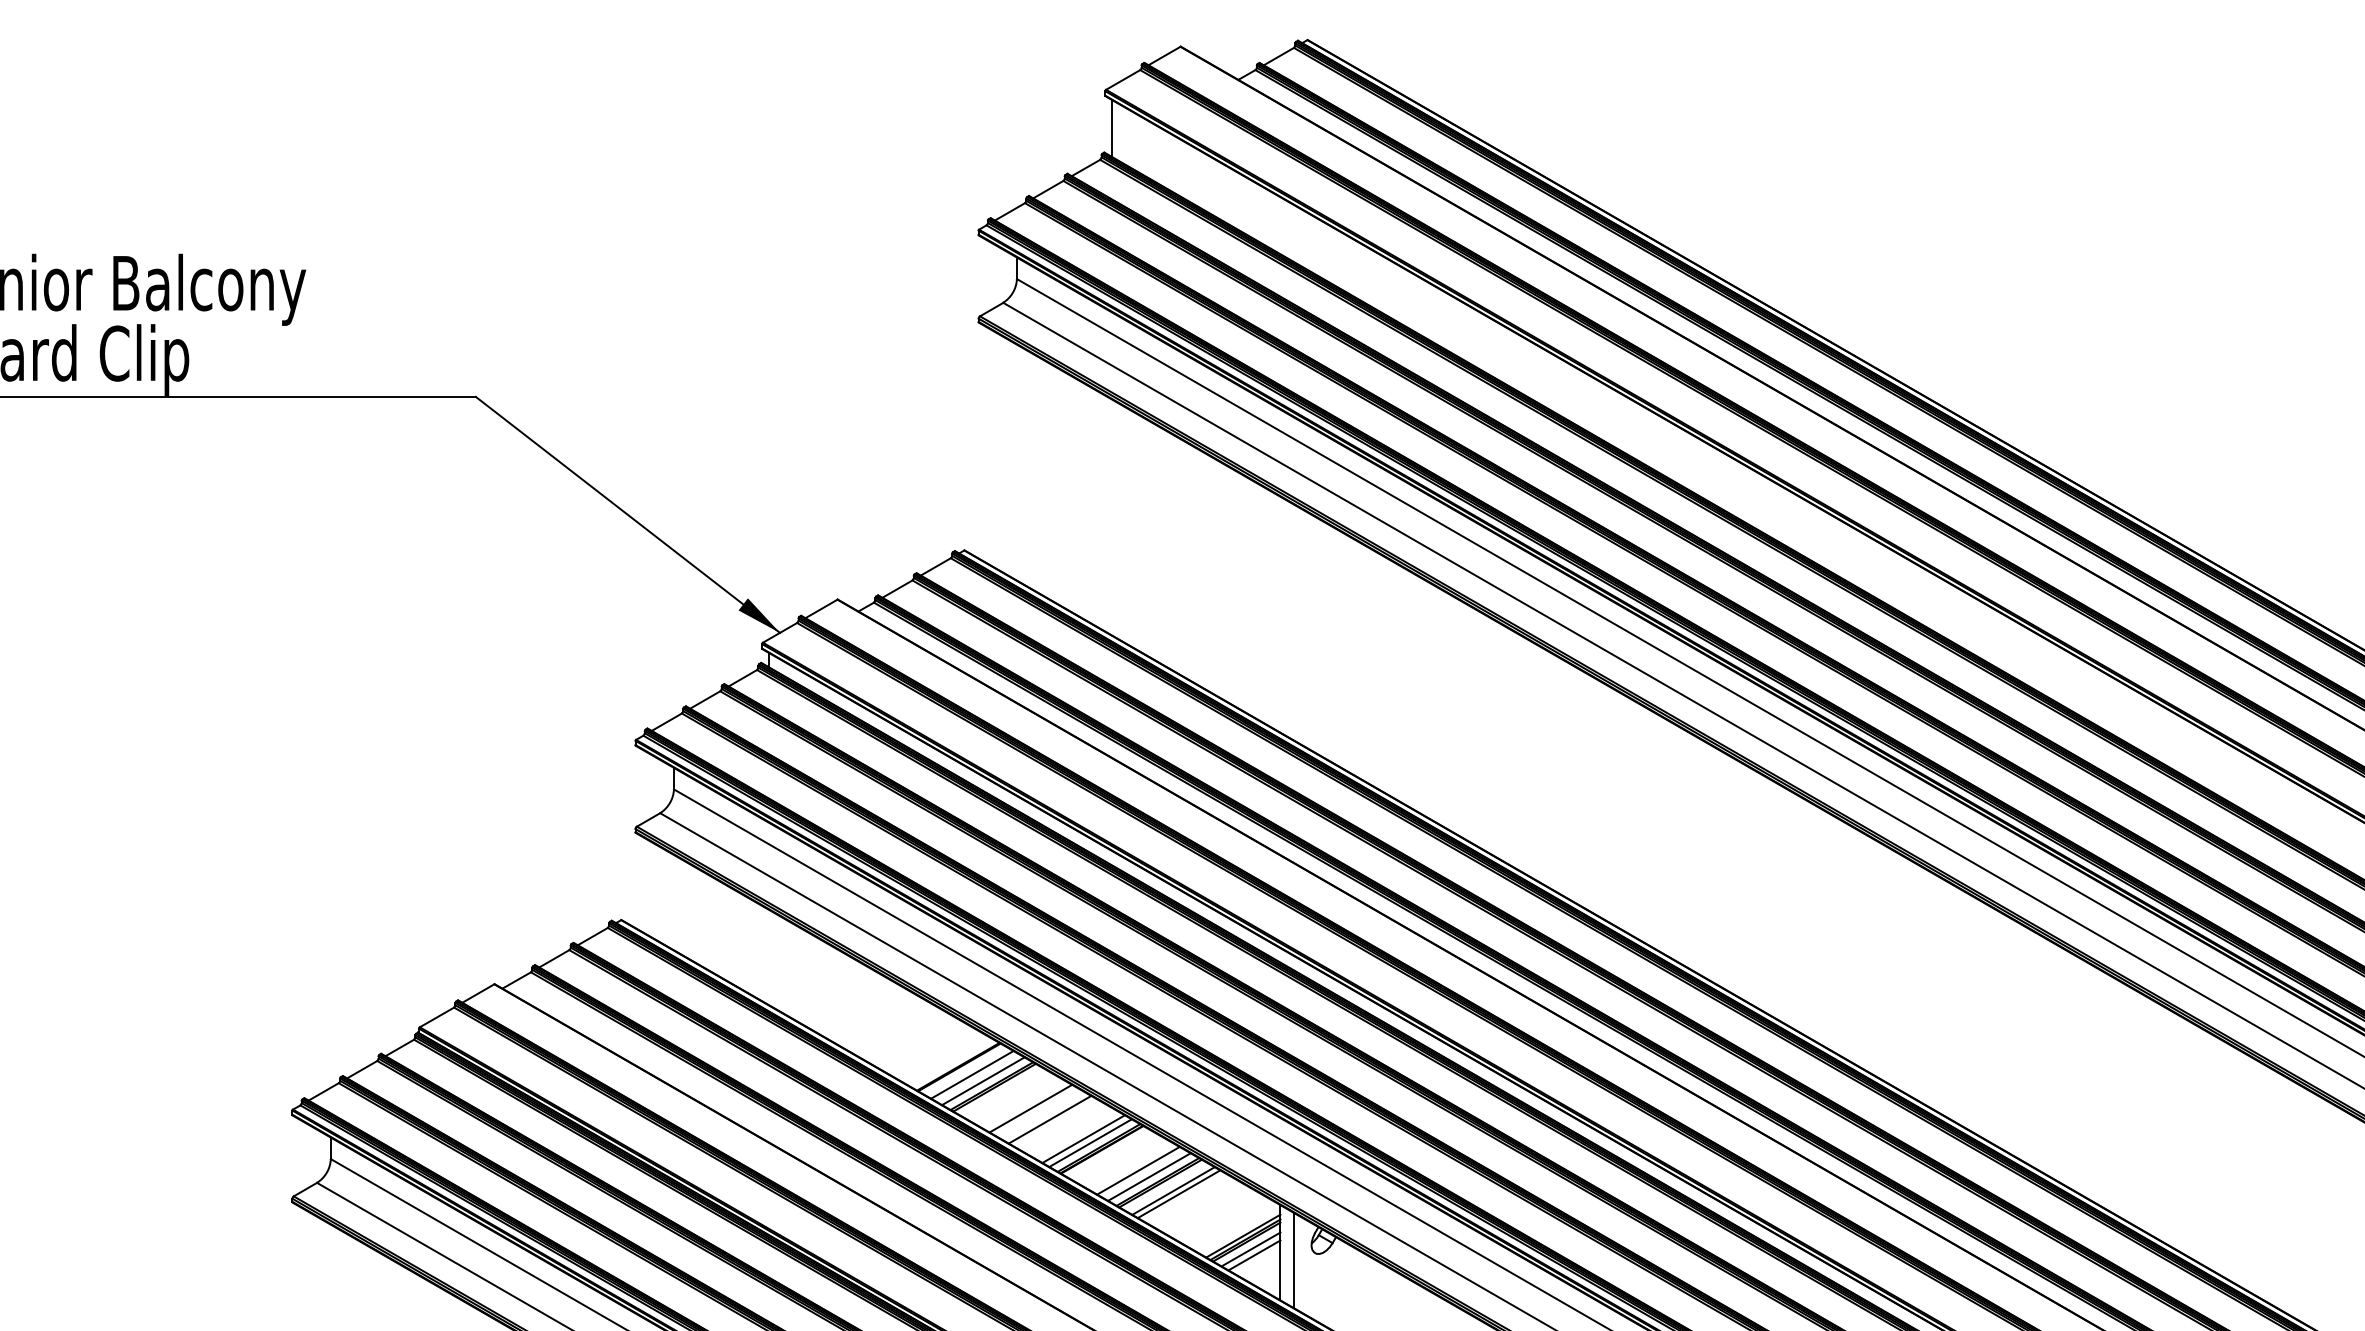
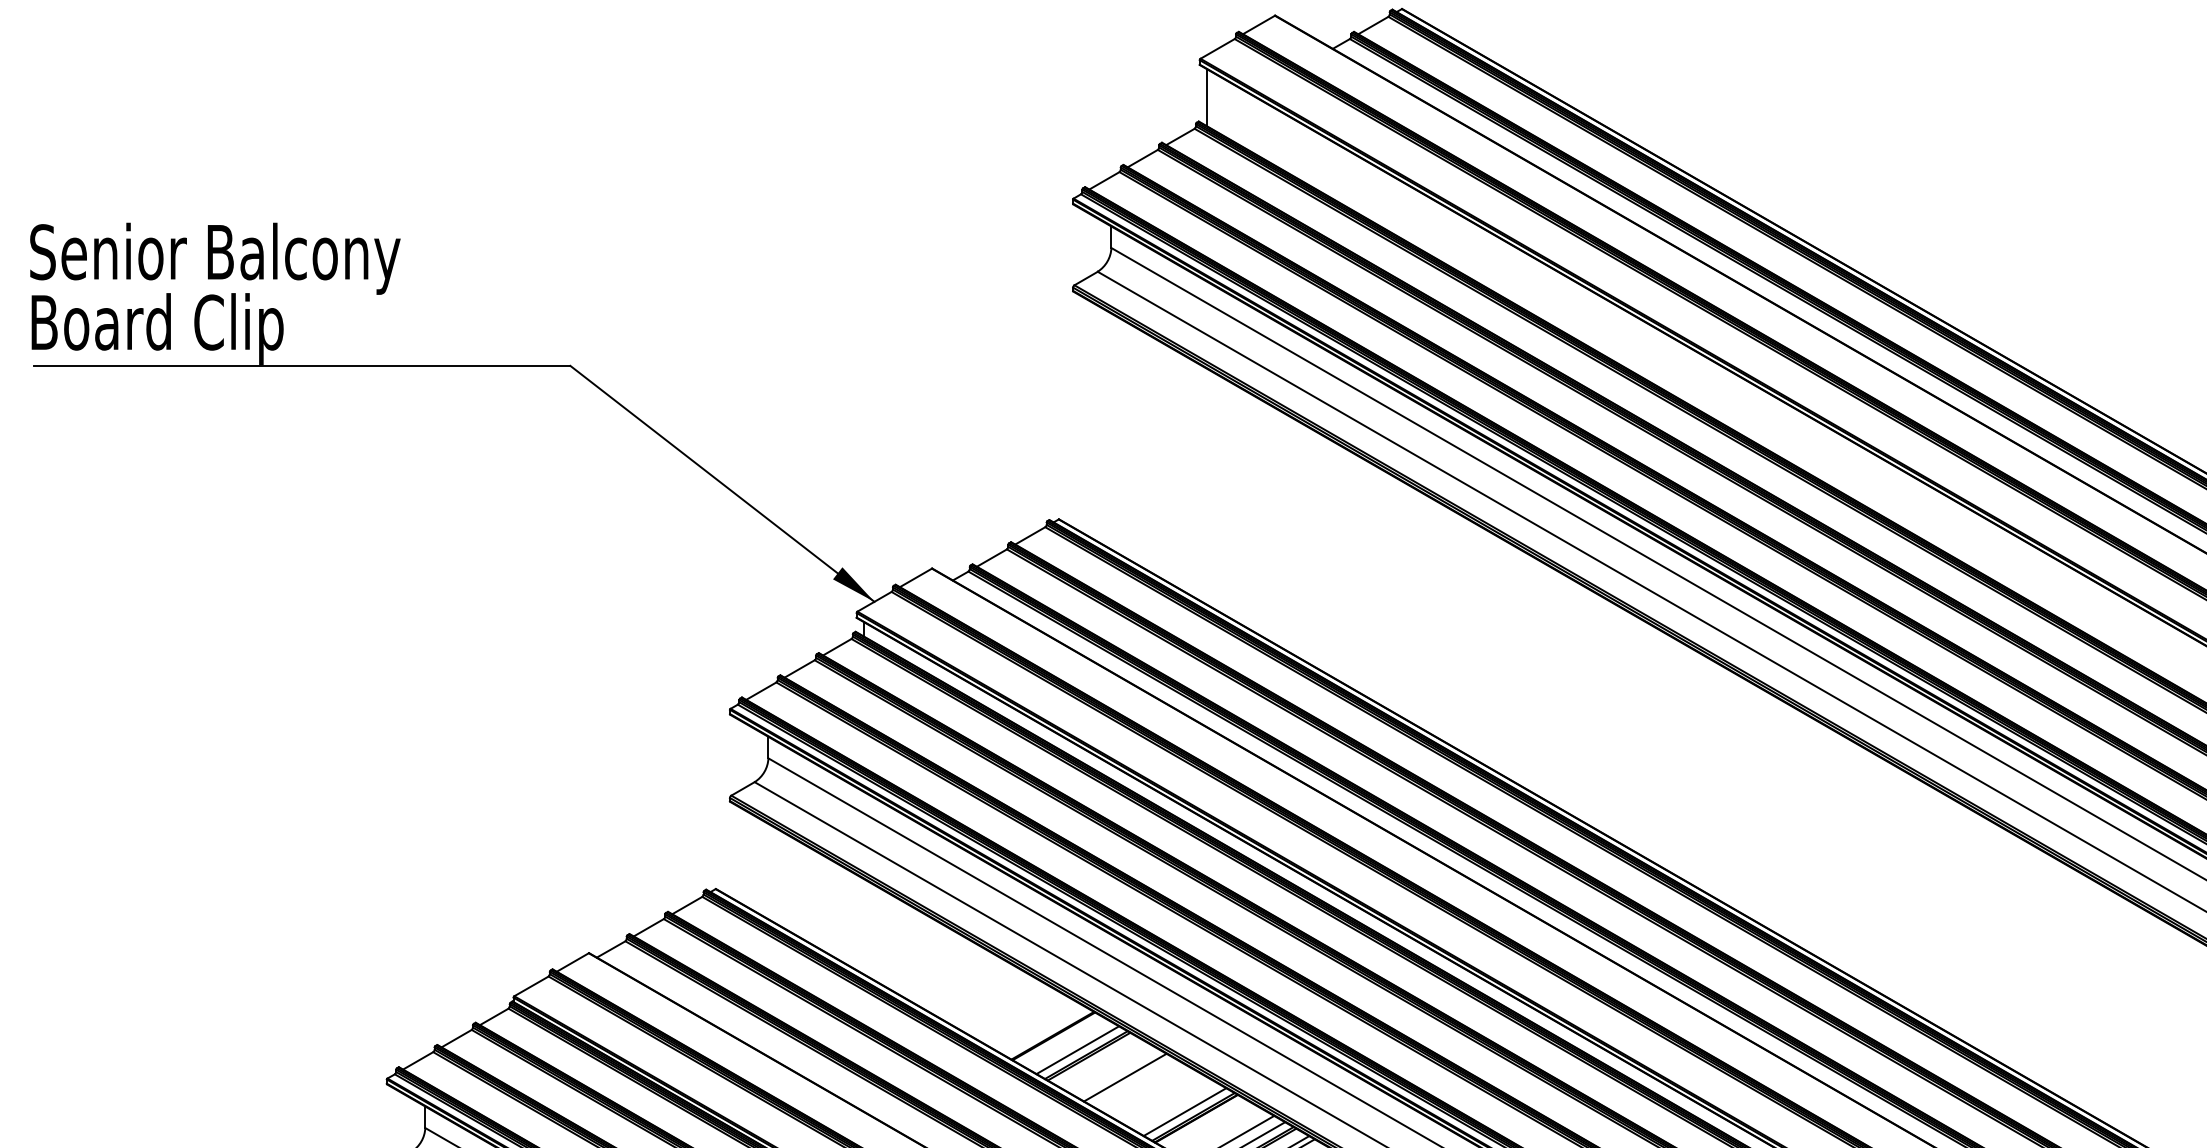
line: (972, 1074) -> (1066, 1043), removed
line: (1049, 1119) -> (1143, 1088), removed
line: (1083, 1138) -> (1177, 1107), removed

